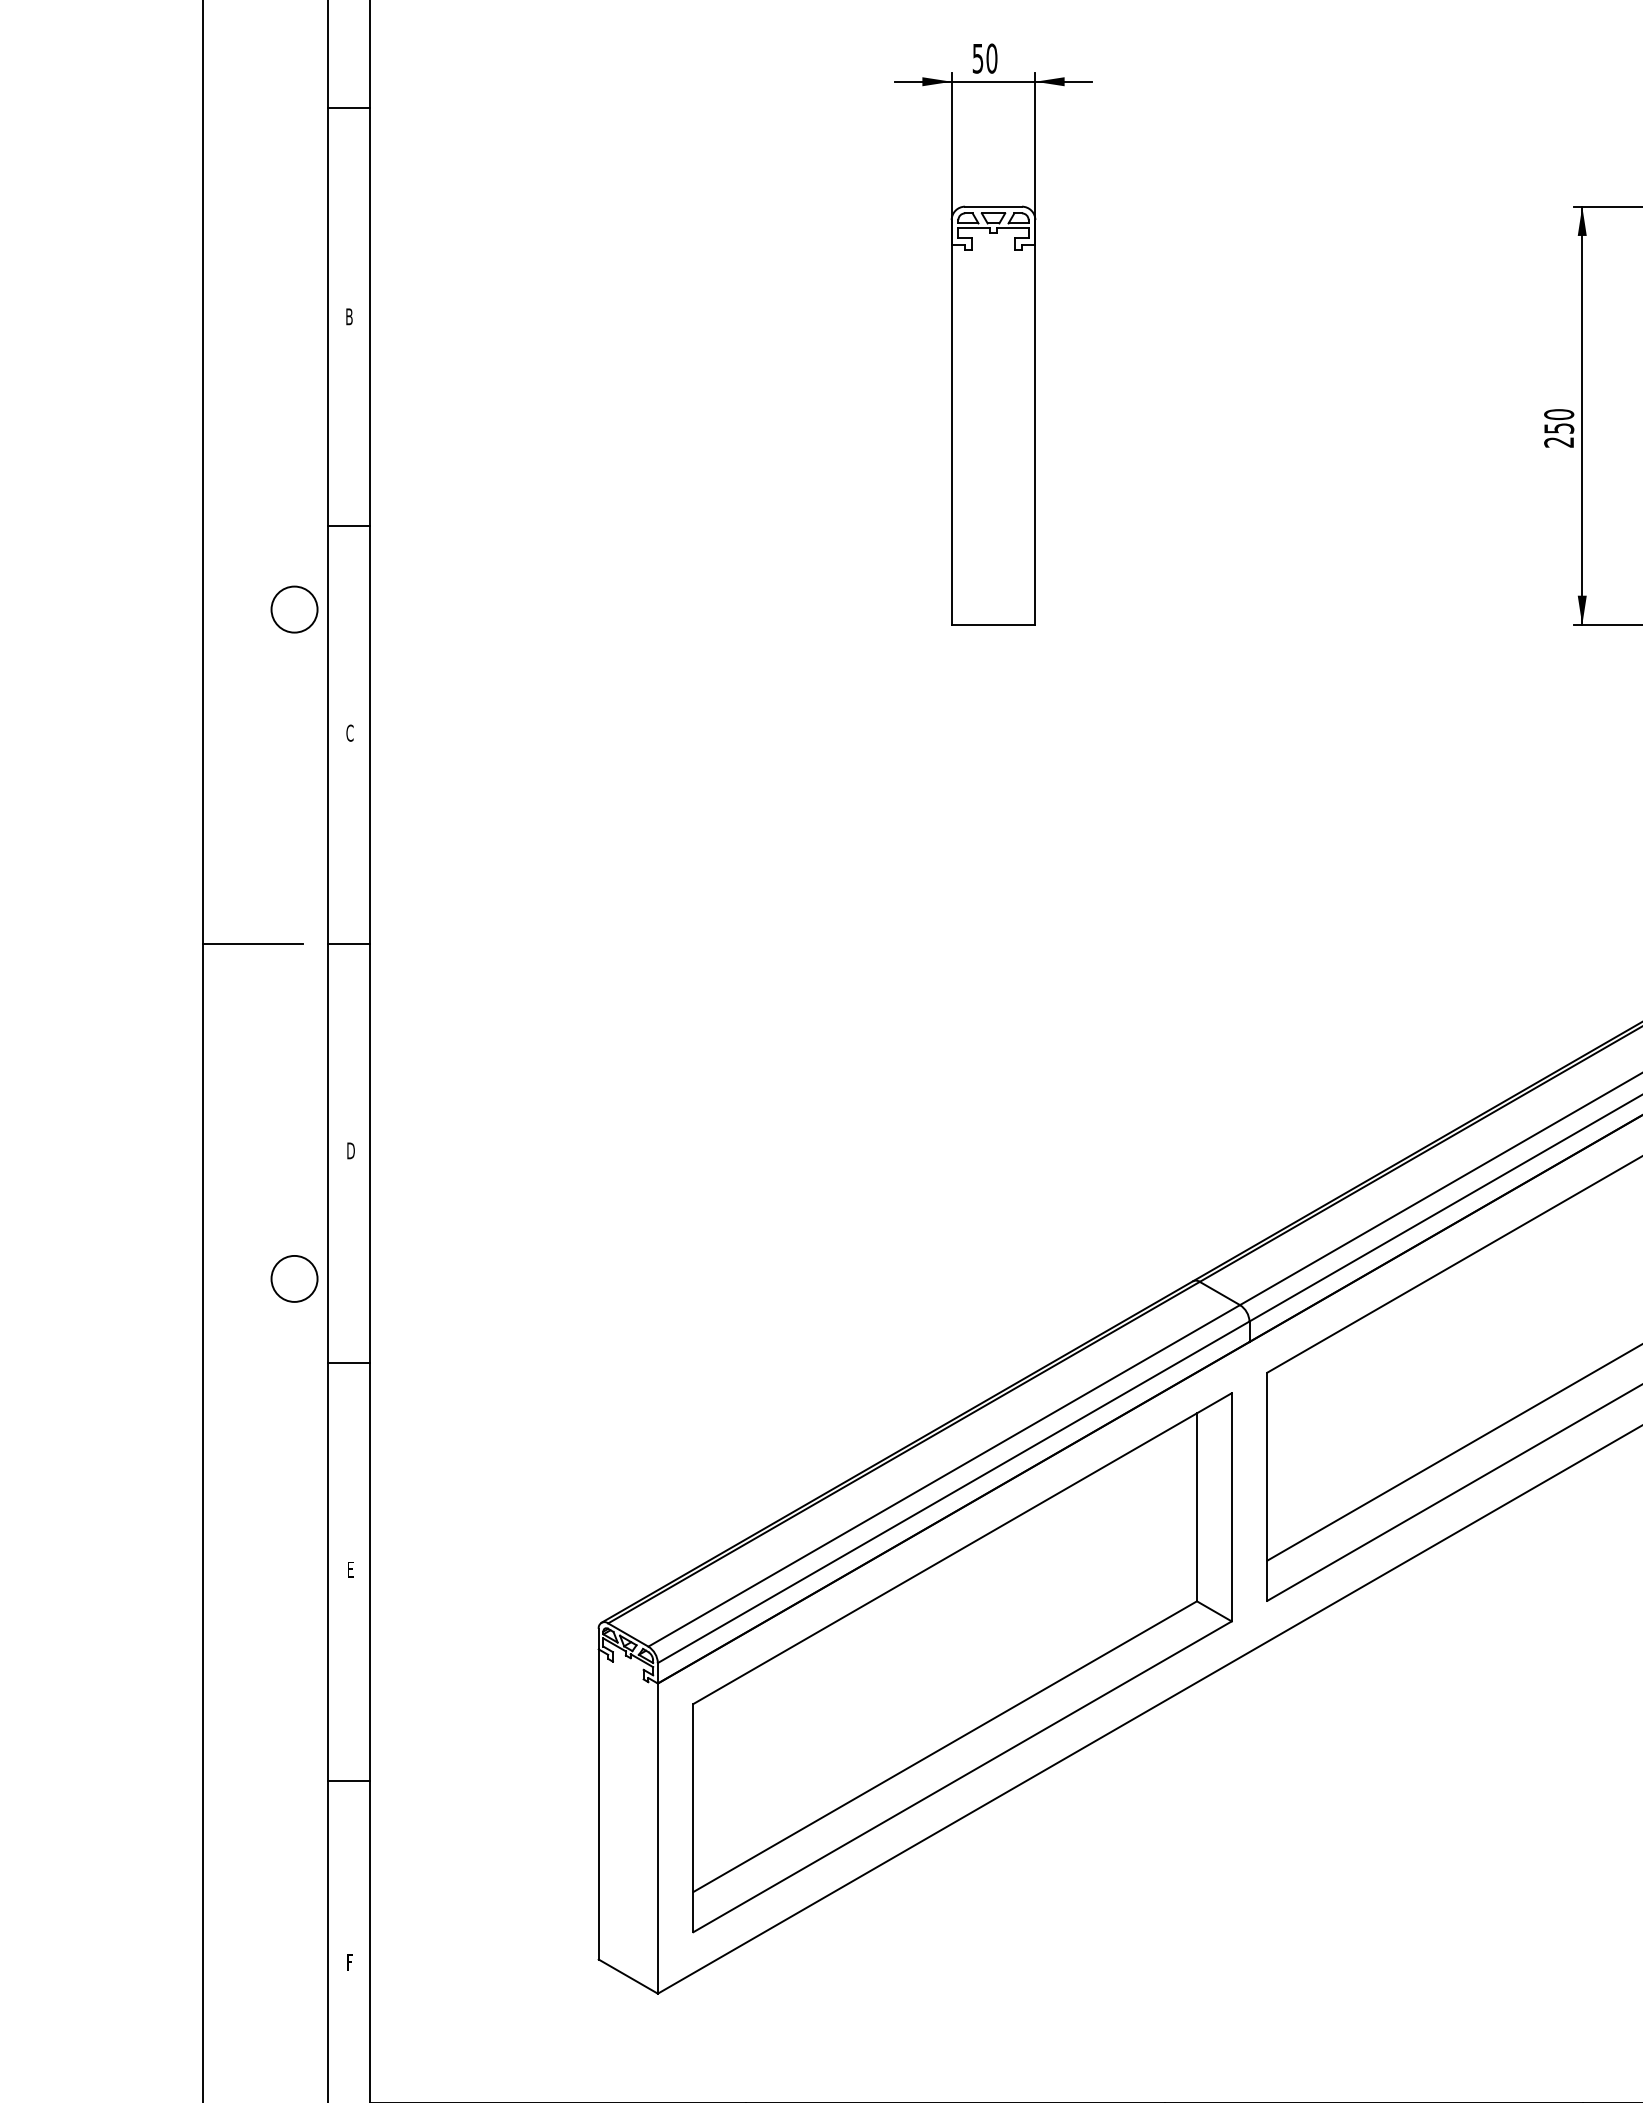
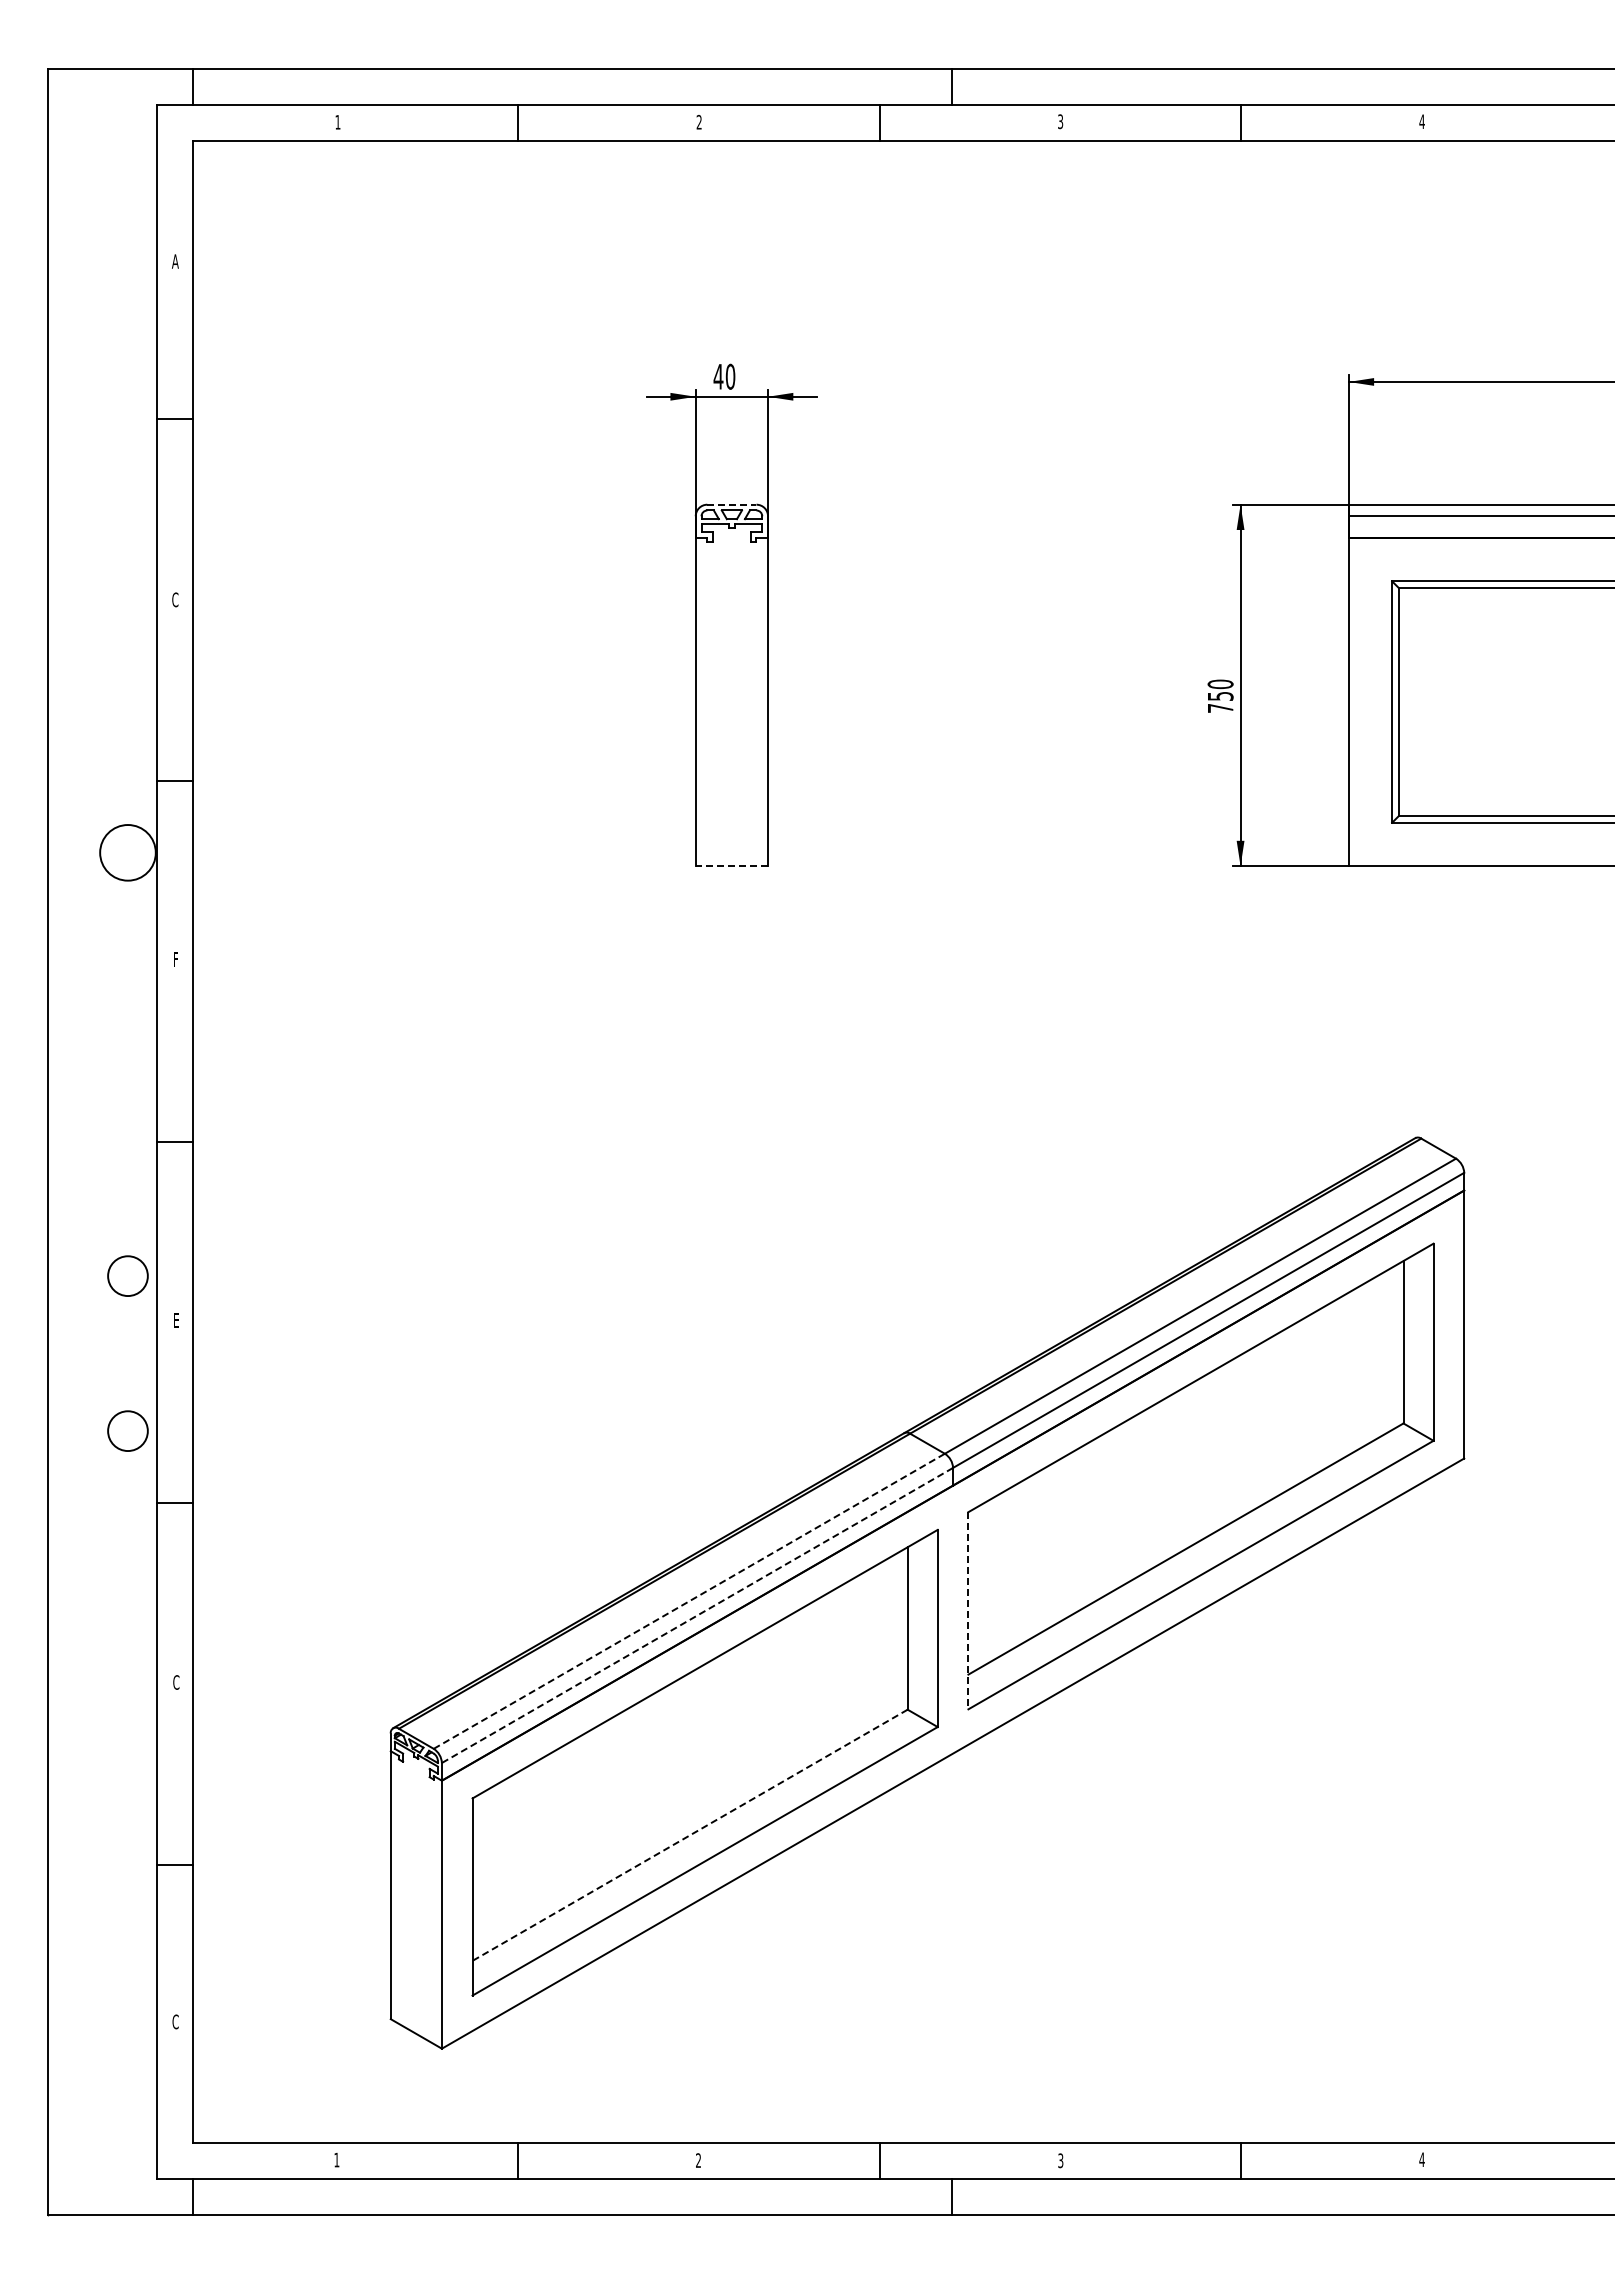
text: (978, 58) -> (718, 376), 50 -> 40
line: (993, 206) -> (731, 504), solid -> dashed
text: (349, 316) -> (175, 599), B -> C
text: (1559, 442) -> (1220, 708), 250 -> 750
circle: (293, 609) -> (127, 852), size x1.4
line: (993, 625) -> (731, 866), solid -> dashed
text: (349, 733) -> (175, 959), C -> F
line: (252, 944) -> (91, 1142), removed
circle: (293, 1098) -> (127, 1275), added
text: (350, 1150) -> (176, 1320), D -> E
line: (944, 1476) -> (689, 1601), solid -> dashed
line: (1267, 1486) -> (968, 1610), solid -> dashed
line: (953, 1492) -> (697, 1615), solid -> dashed
text: (350, 1569) -> (176, 1682), E -> C
line: (944, 1746) -> (689, 1835), solid -> dashed
text: (349, 1962) -> (175, 2021), F -> C

